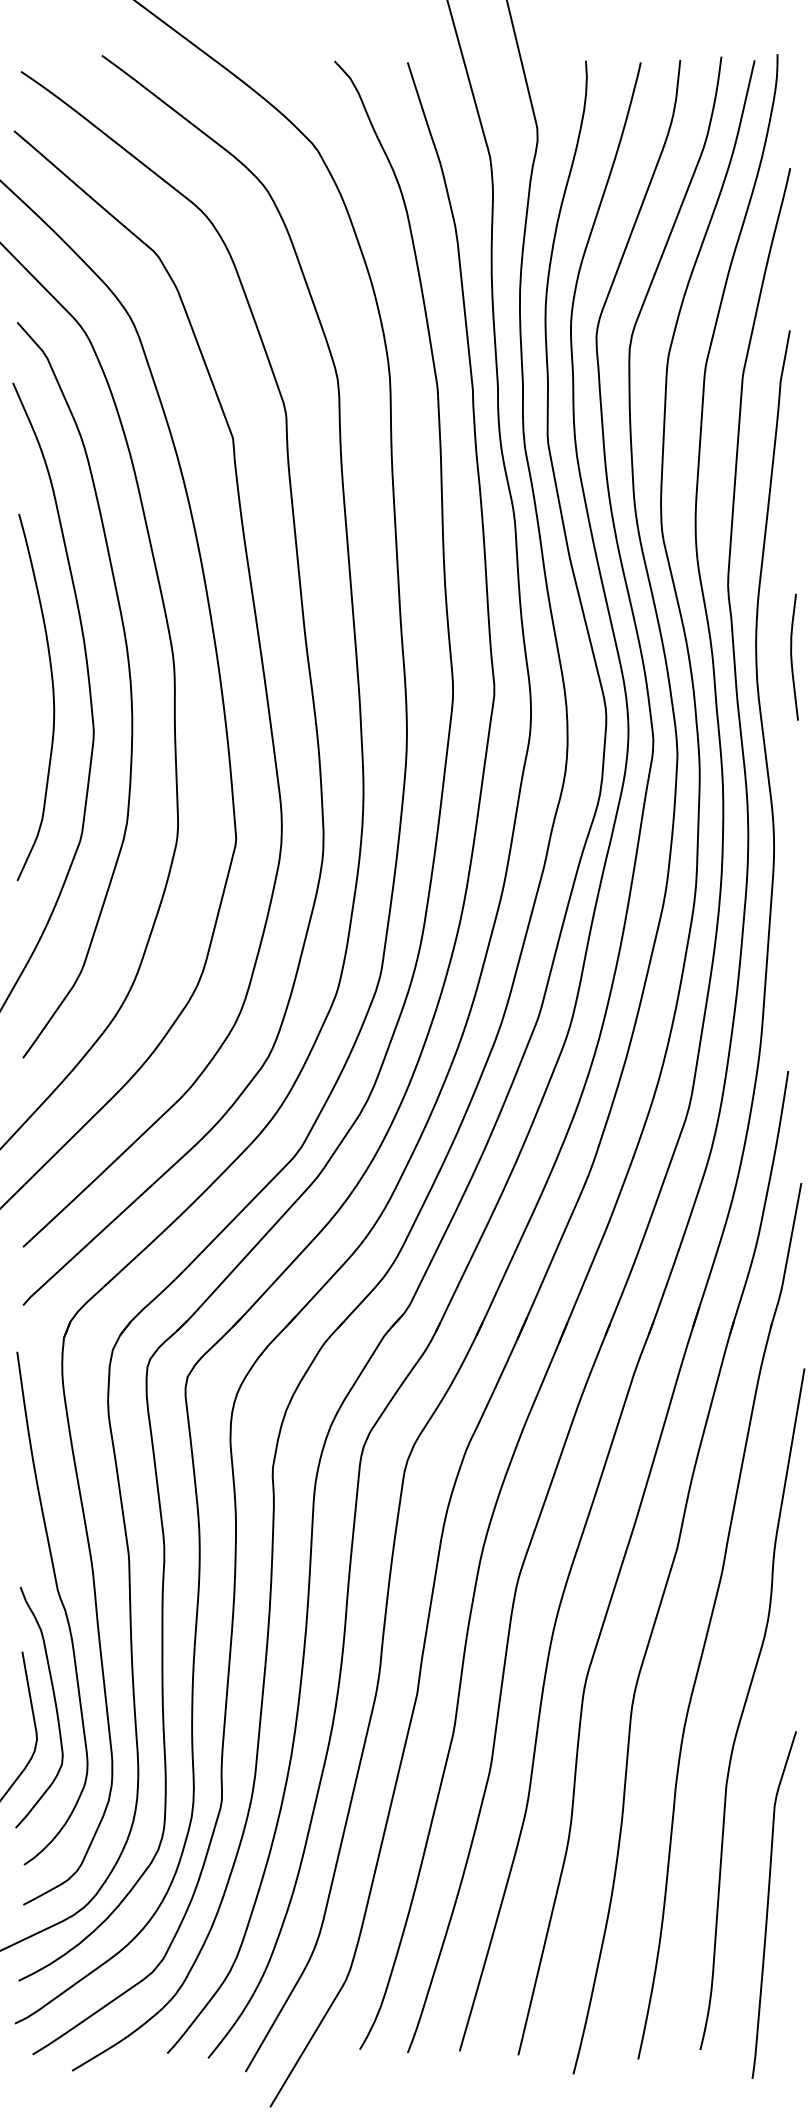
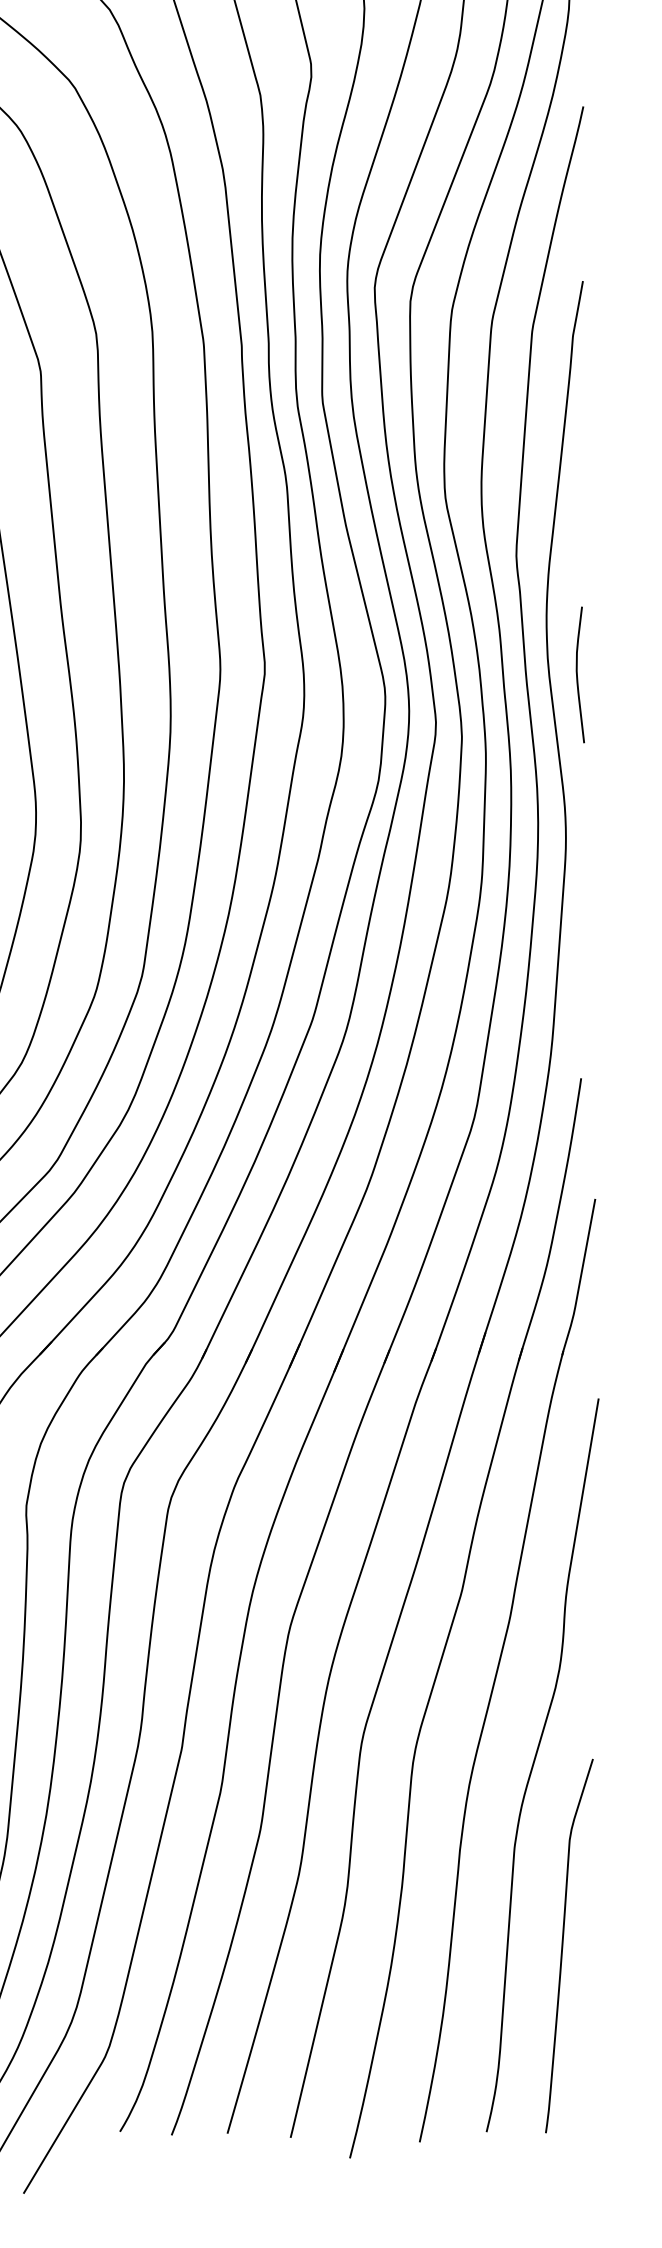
curve: (792, 656) -> (578, 674), moved
curve: (768, 1904) -> (563, 1945), moved

